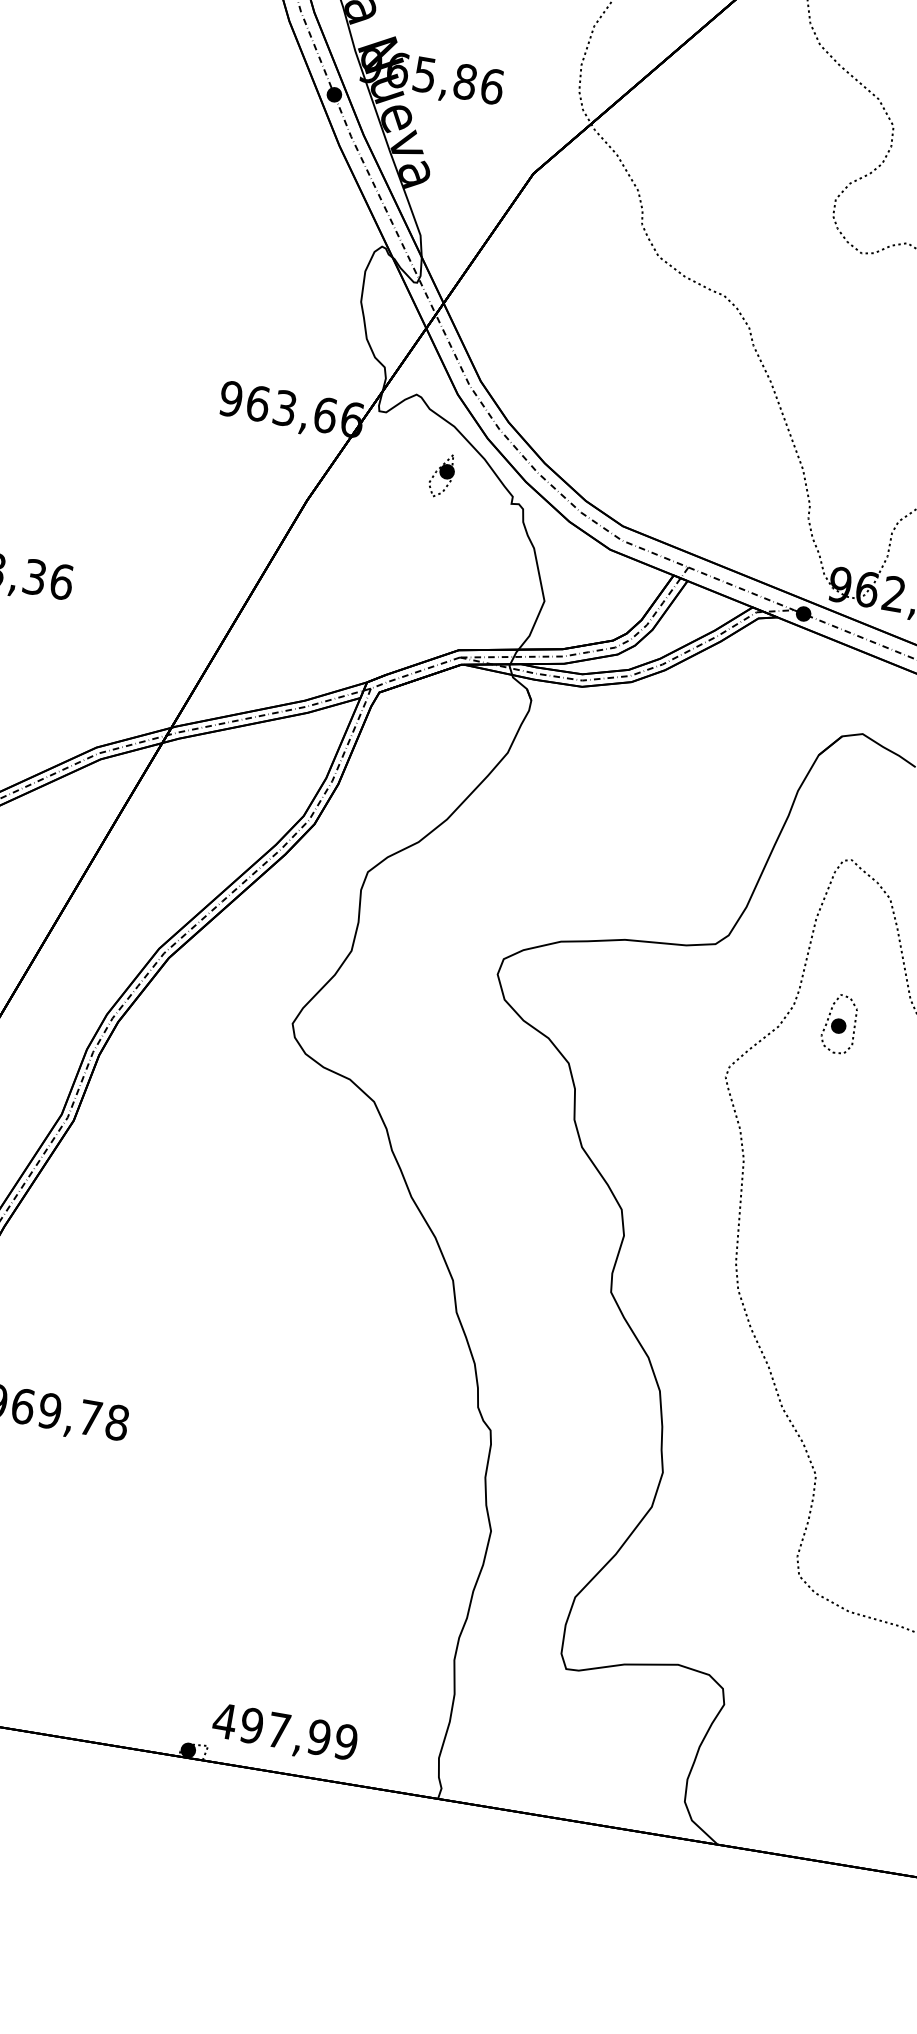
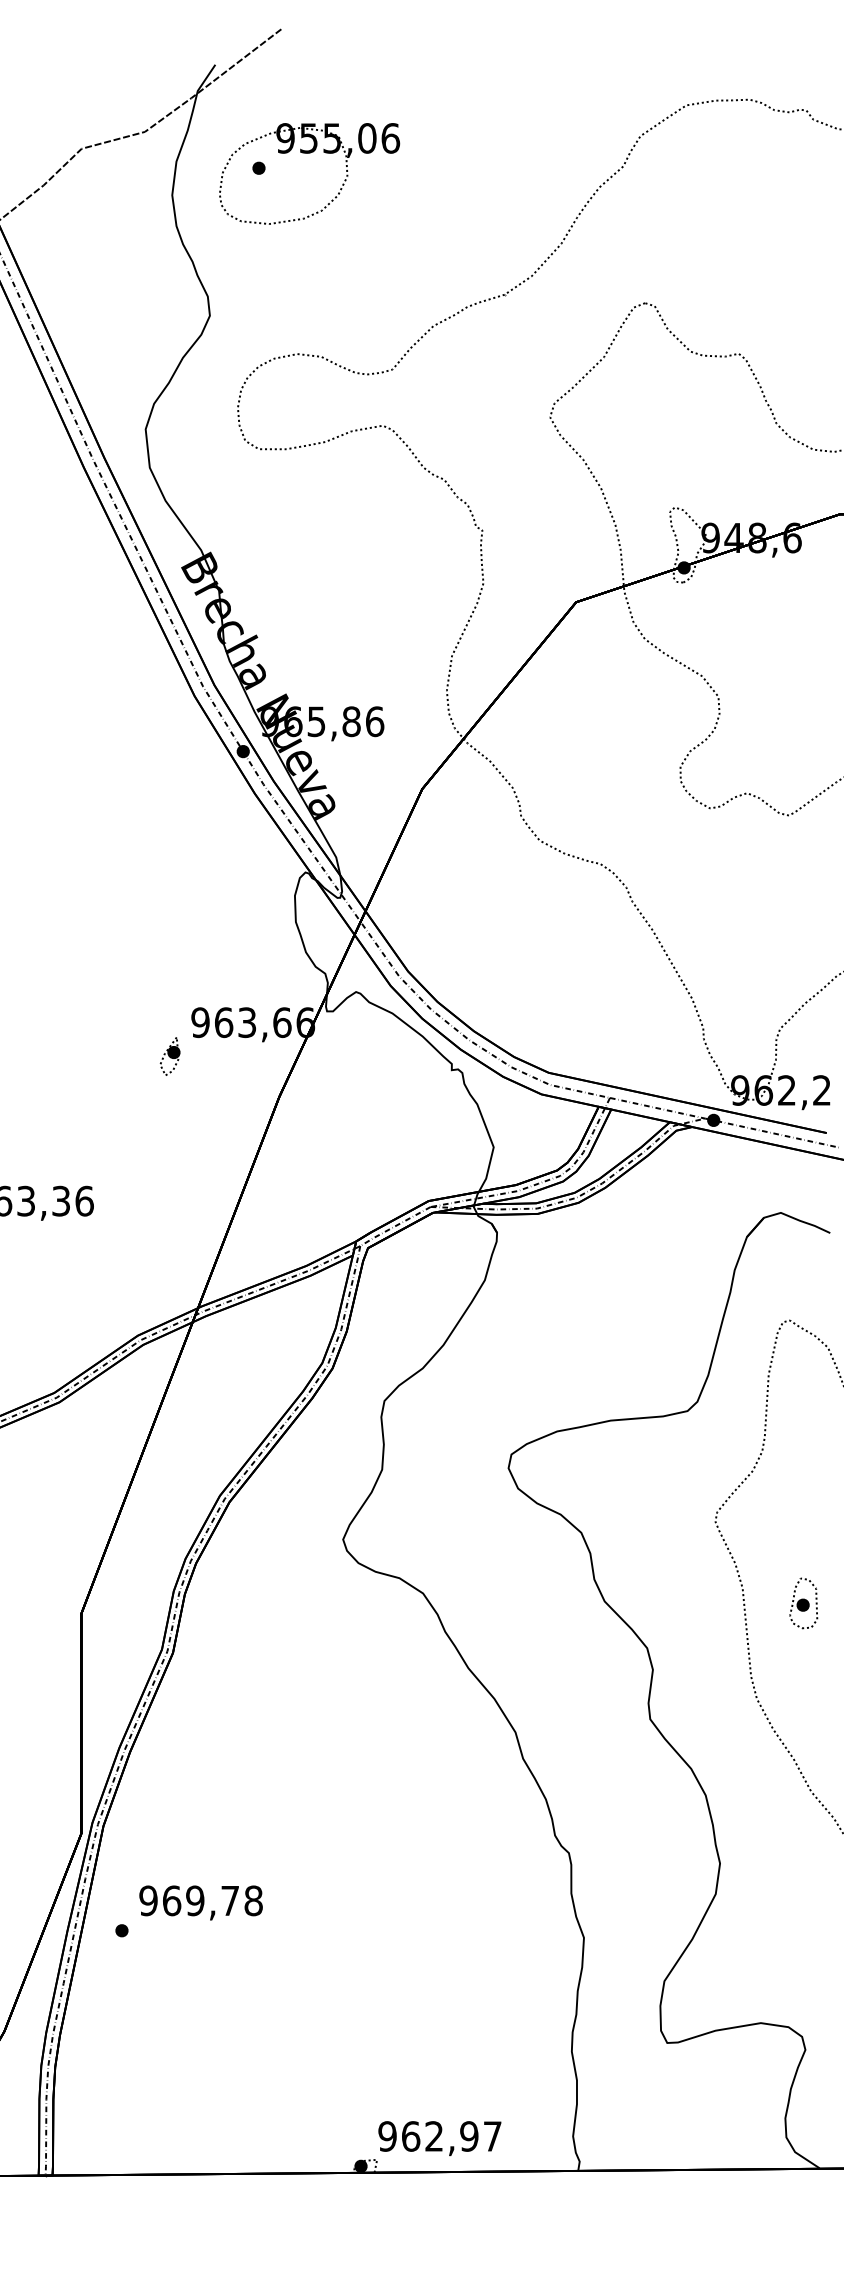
part: (441, 475) -> (169, 1056), moved
part: (839, 1024) -> (803, 1603), moved
text: (284, 1731) -> (439, 2136), 497,99 -> 962,97

